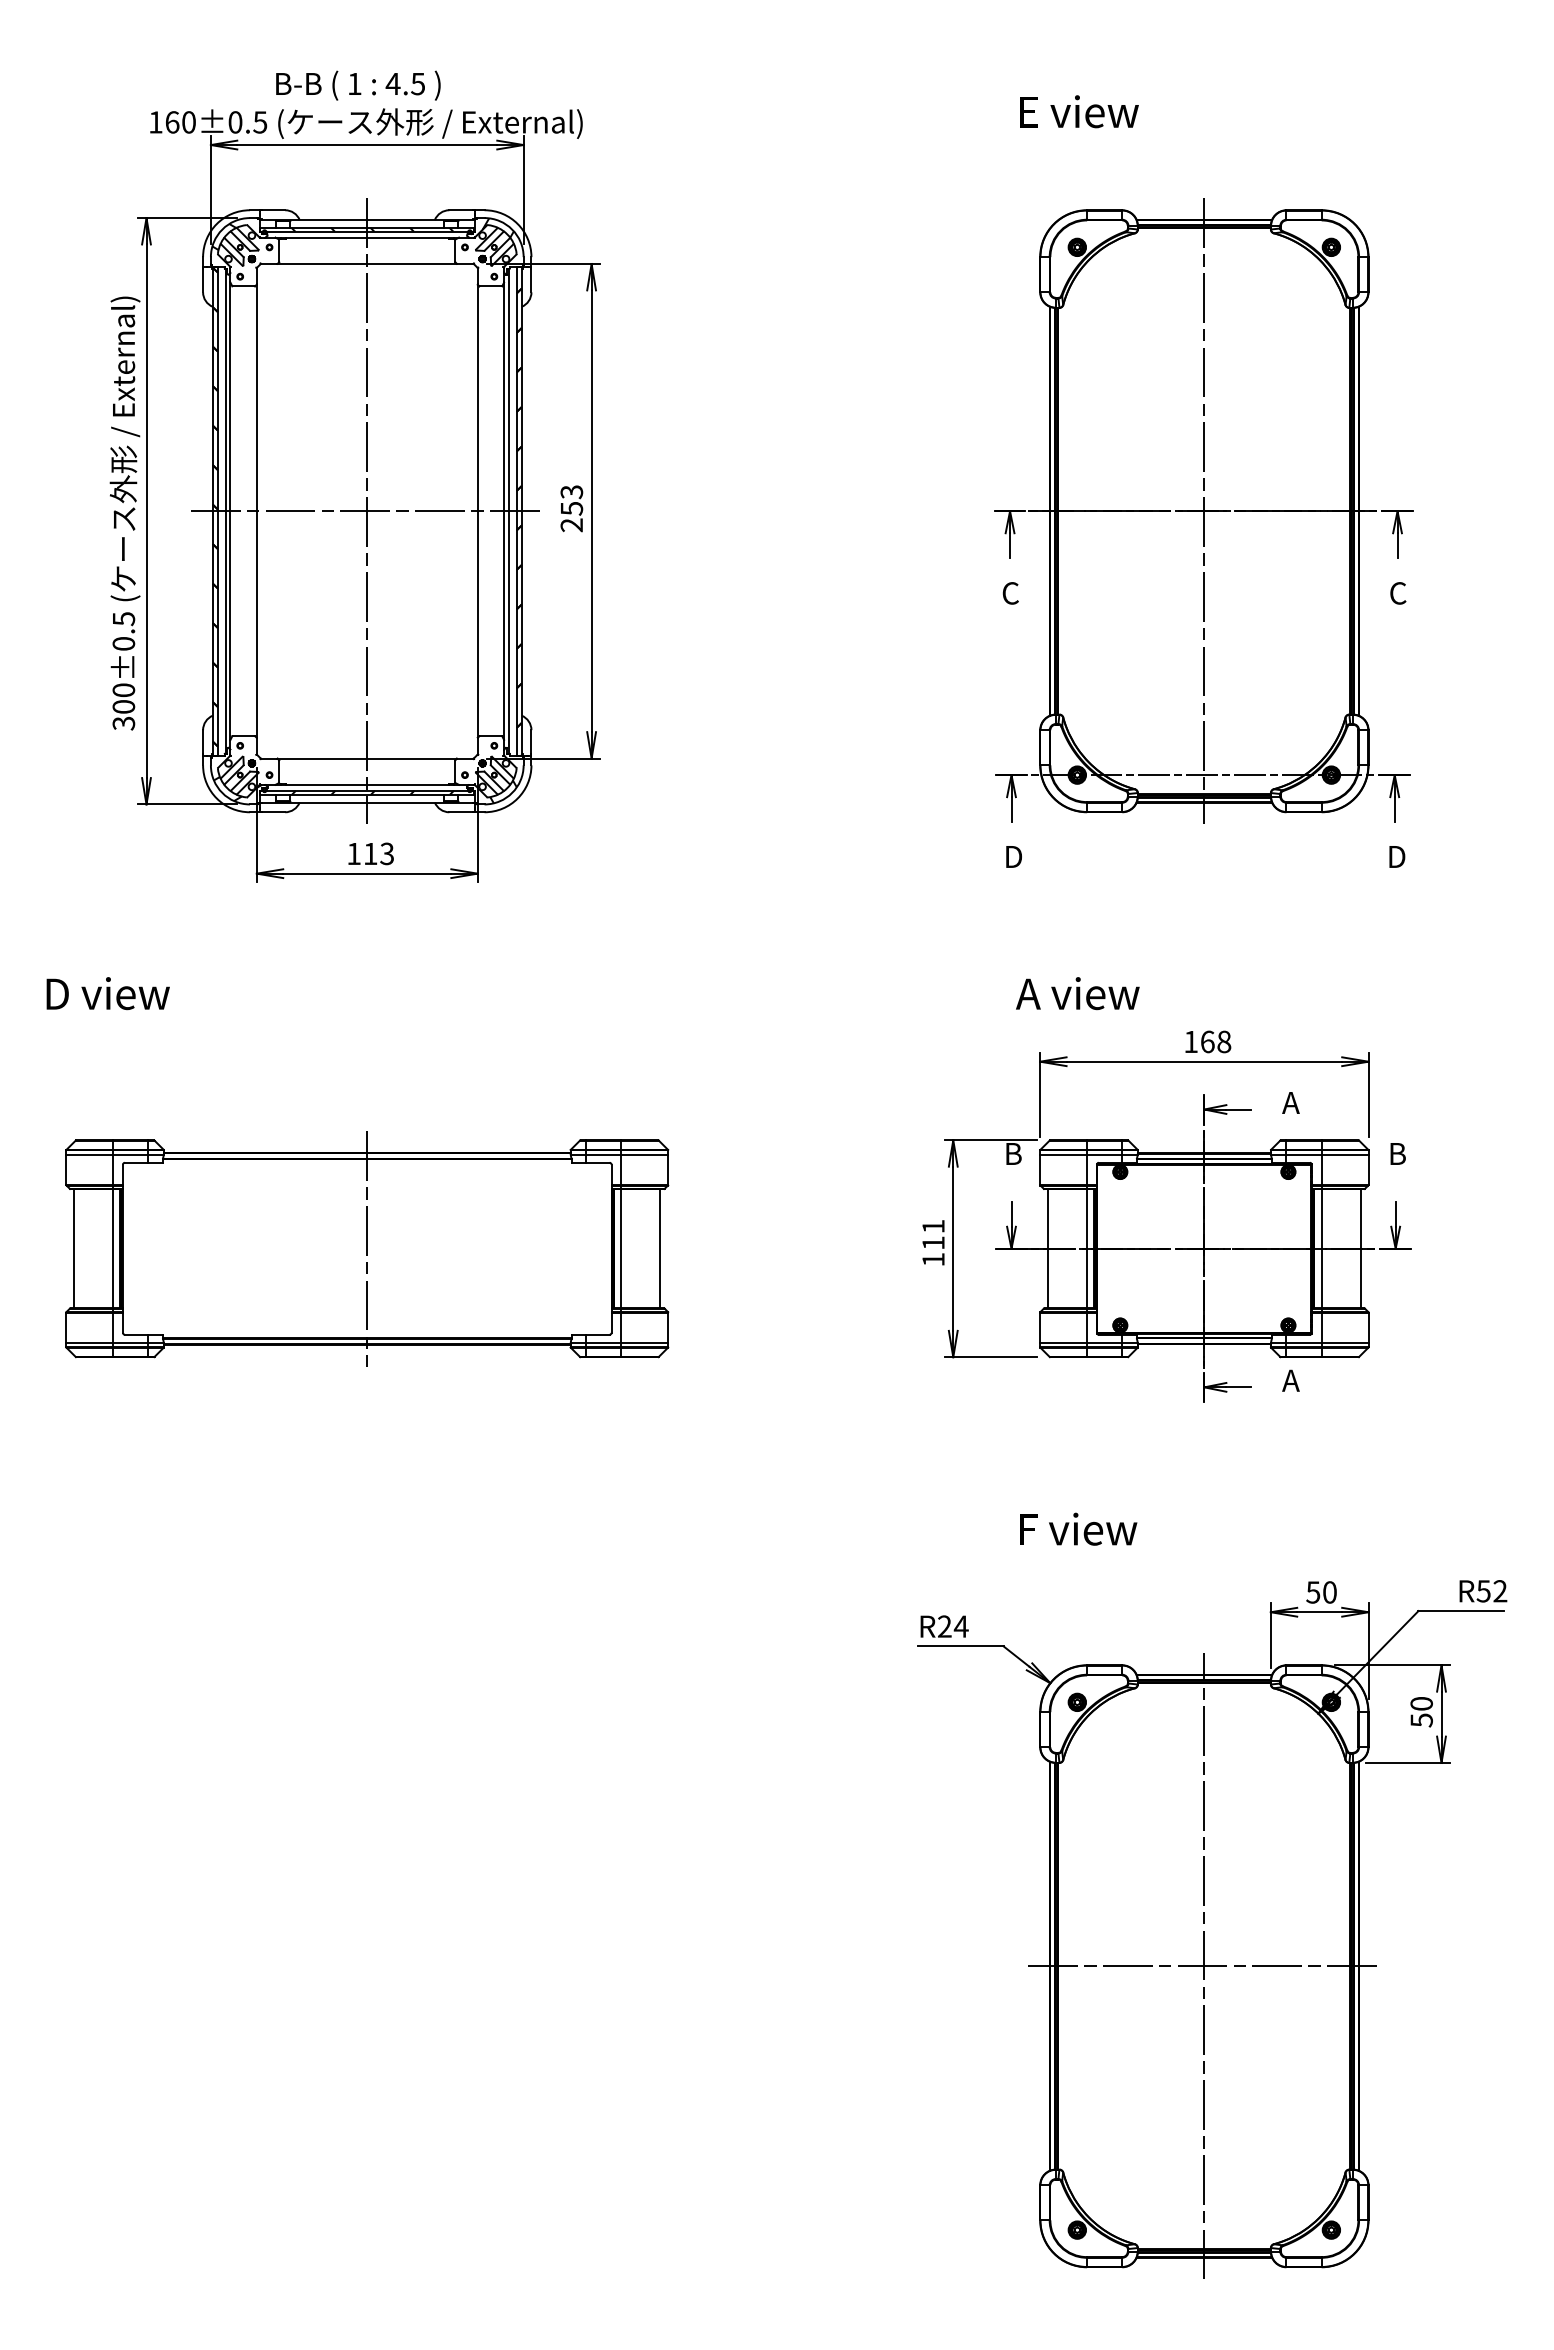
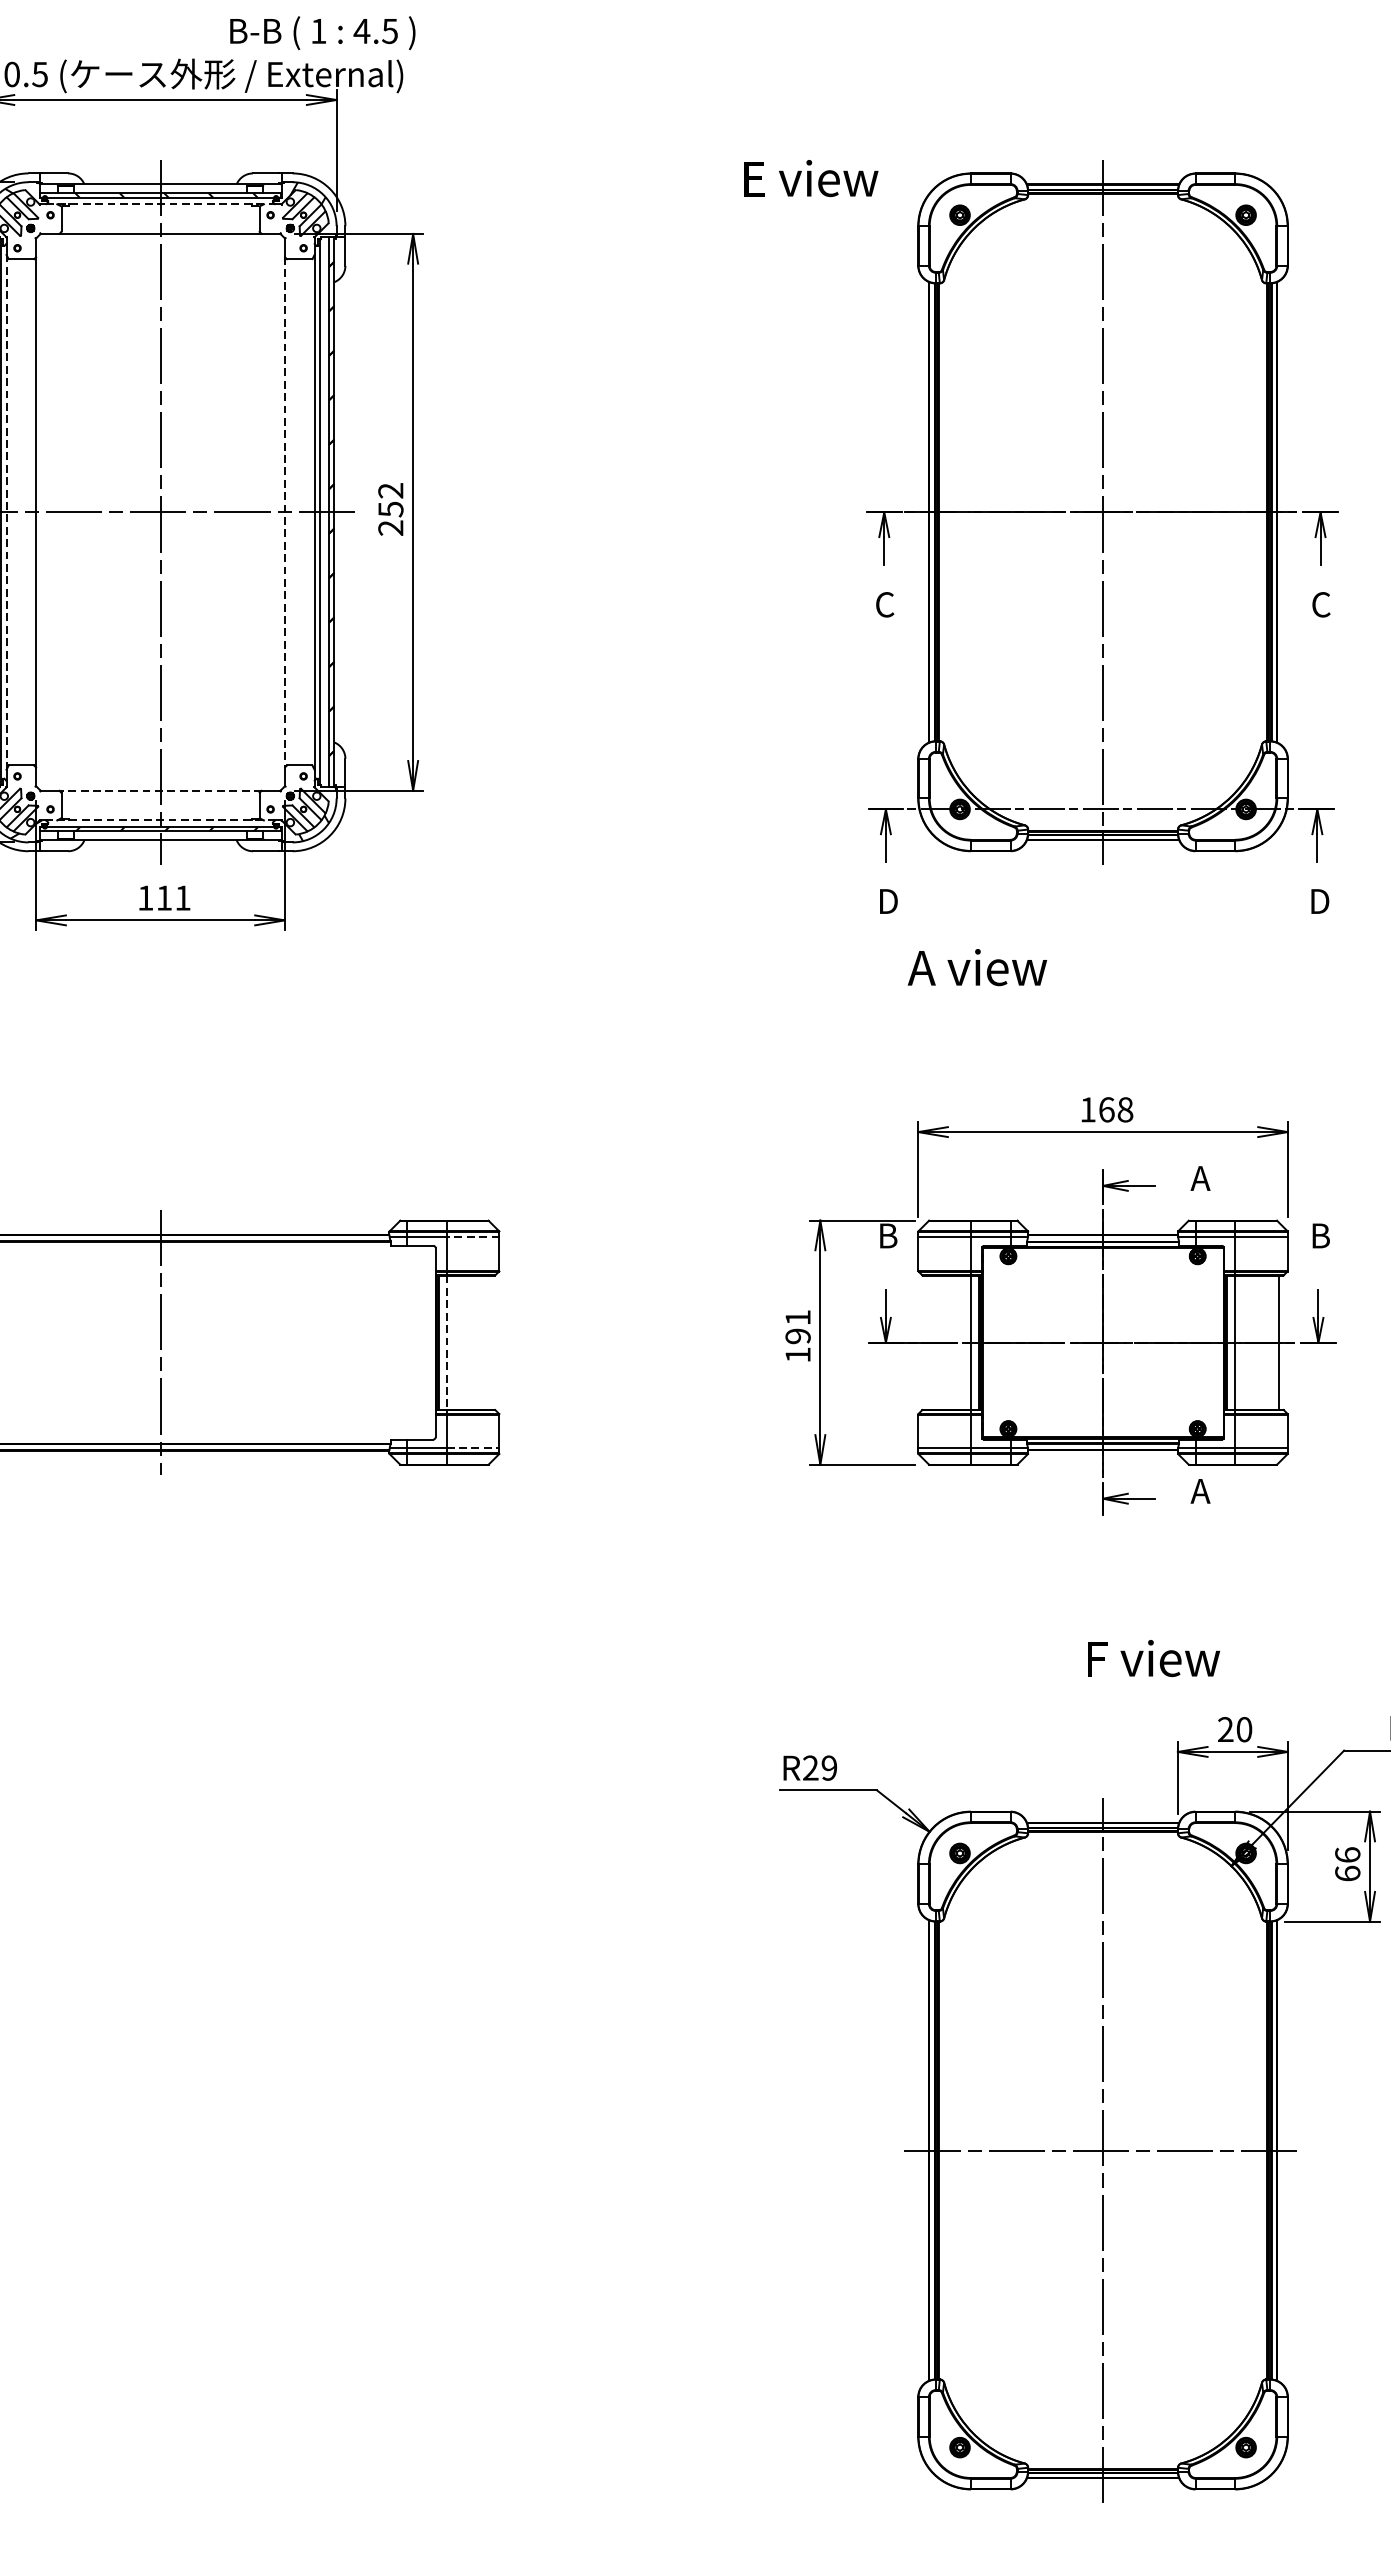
text: (358, 85) -> (322, 32), moved
text: (1079, 111) -> (811, 178), moved
line: (367, 237) -> (160, 204), solid -> dashed
text: (572, 492) -> (391, 491), 253 -> 252
line: (230, 511) -> (6, 512), solid -> dashed
line: (477, 511) -> (284, 512), solid -> dashed
line: (366, 758) -> (159, 790), solid -> dashed
line: (366, 784) -> (159, 819), solid -> dashed
text: (386, 853) -> (182, 897), 113 -> 111
text: (1077, 993) -> (977, 967), moved
line: (644, 1154) -> (472, 1236), solid -> dashed
text: (933, 1242) -> (798, 1335), 111 -> 191
line: (621, 1248) -> (446, 1342), solid -> dashed
line: (660, 1248) -> (490, 1342), removed
line: (1048, 1248) -> (927, 1342), removed
line: (645, 1342) -> (473, 1448), solid -> dashed
text: (1078, 1528) -> (1153, 1657), moved
text: (1313, 1592) -> (1225, 1729), 50 -> 20
text: (960, 1626) -> (828, 1767), R24 -> R29
text: (1421, 1711) -> (1347, 1863), 50 -> 66

